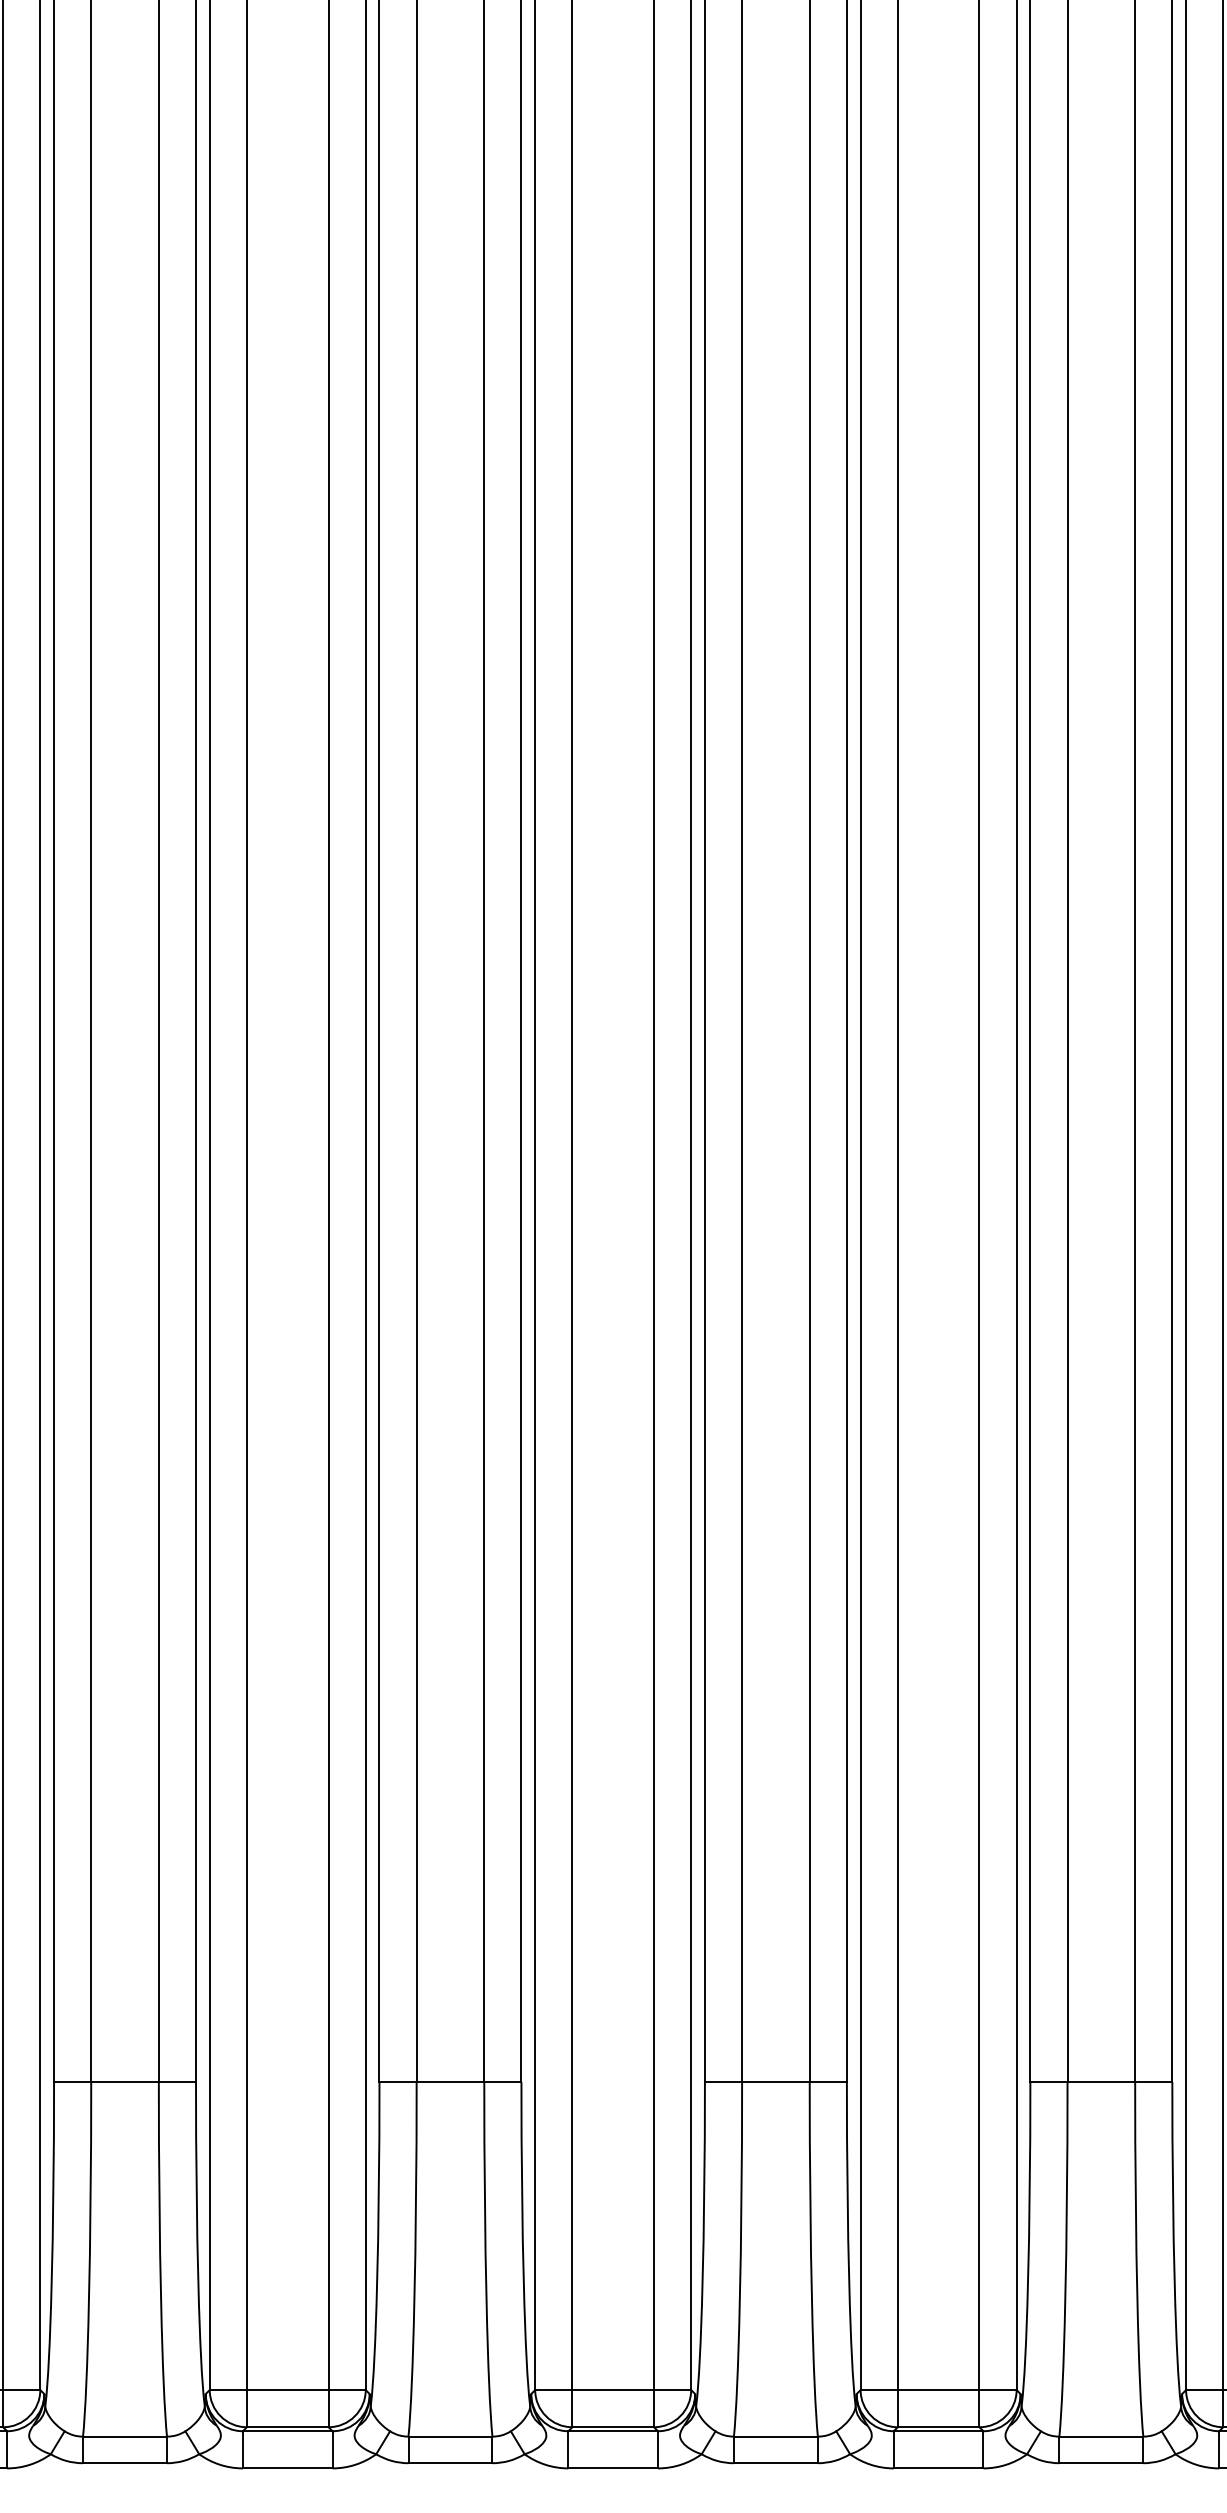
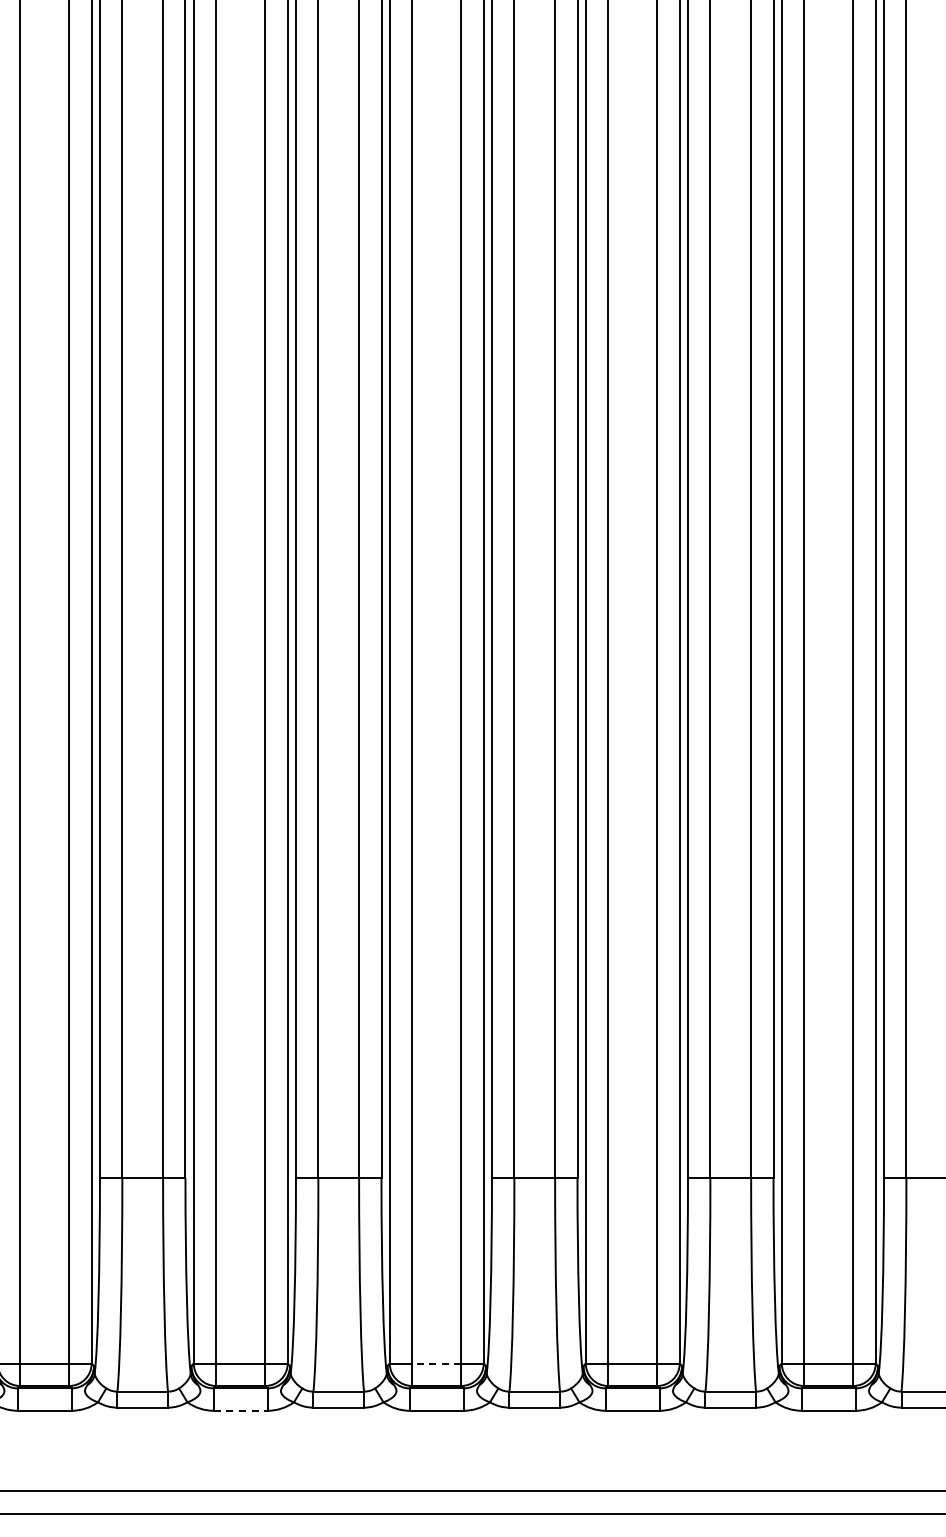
line: (612, 2389) -> (436, 1363), solid -> dashed
line: (287, 2467) -> (240, 1410), solid -> dashed

